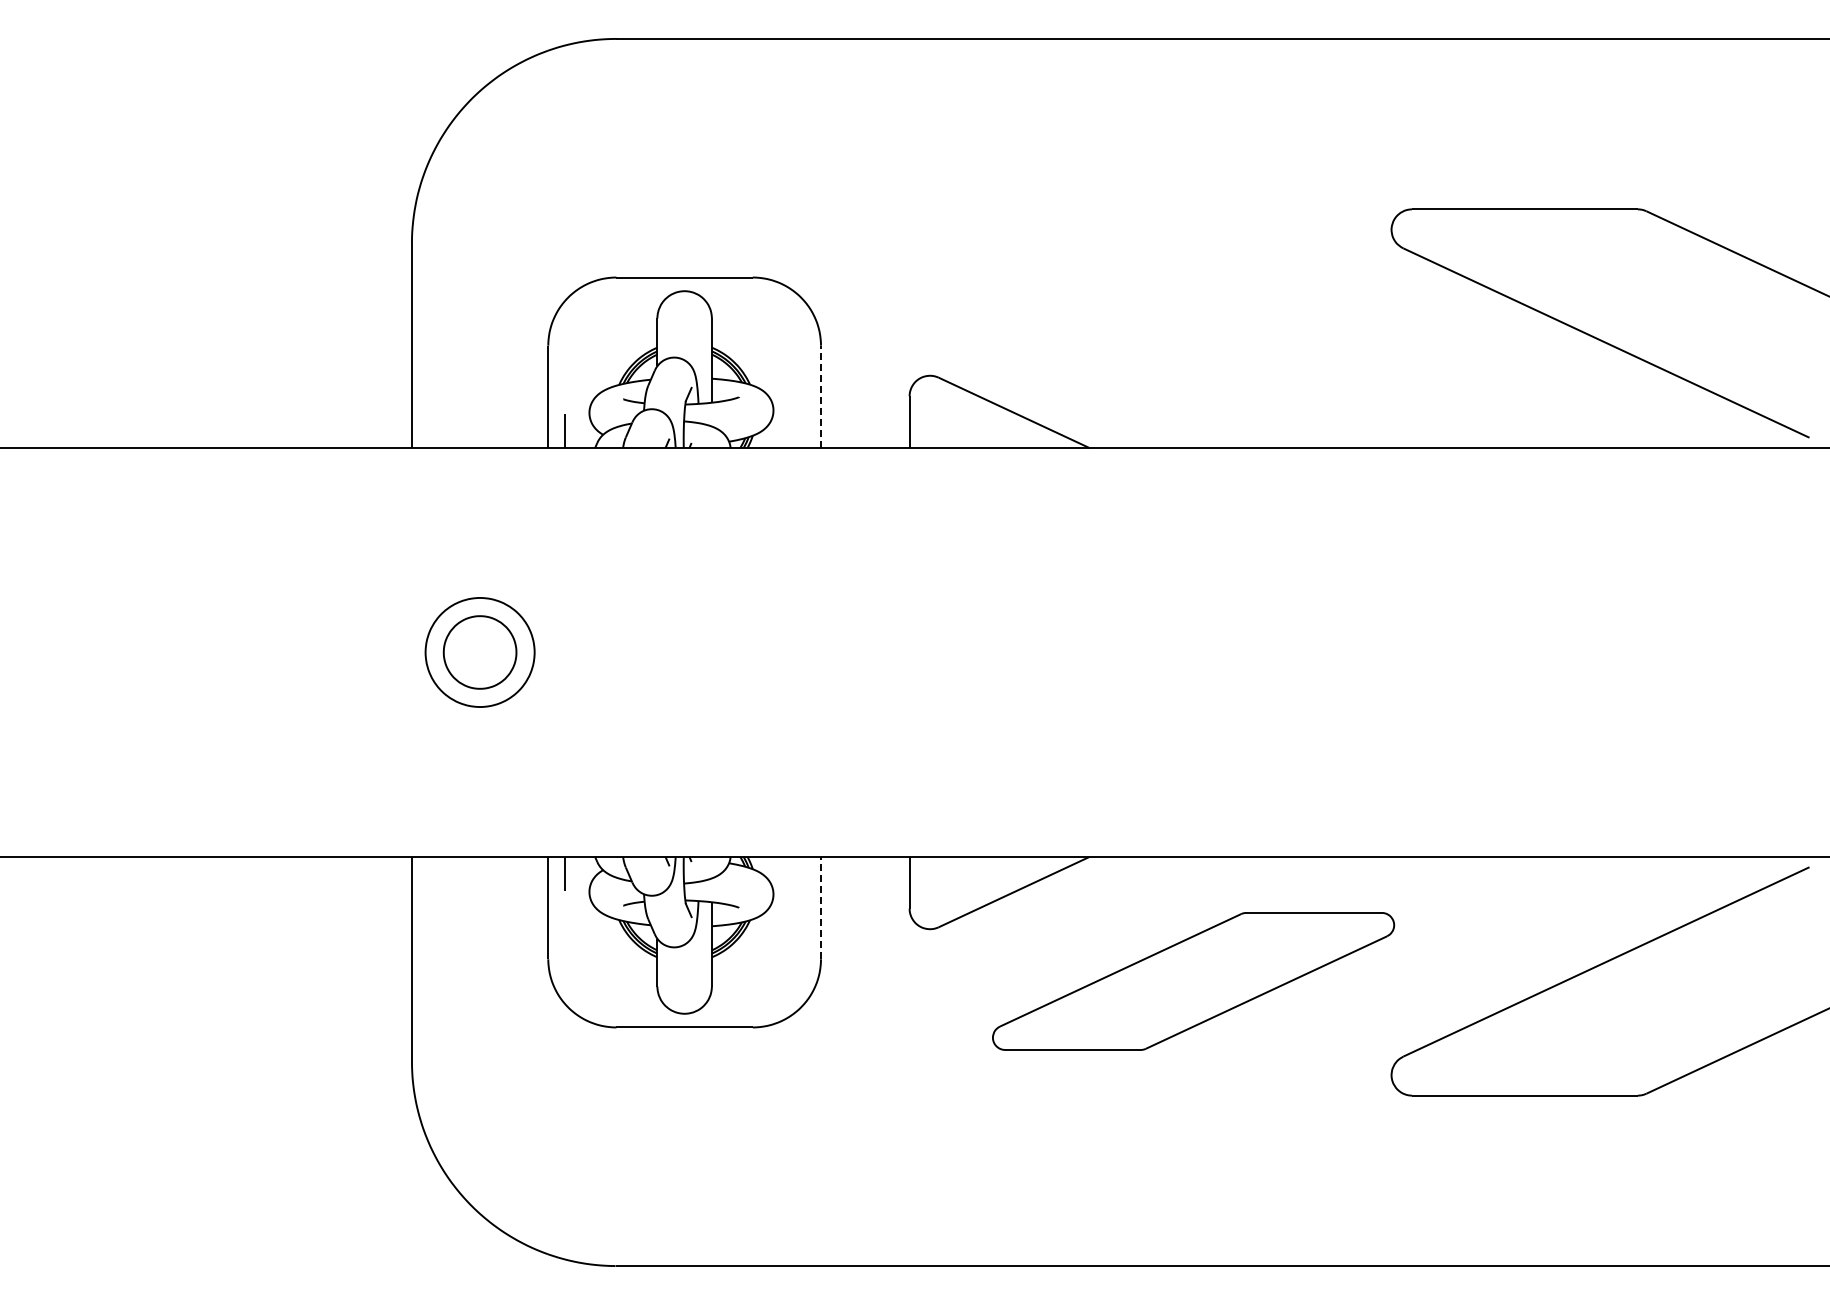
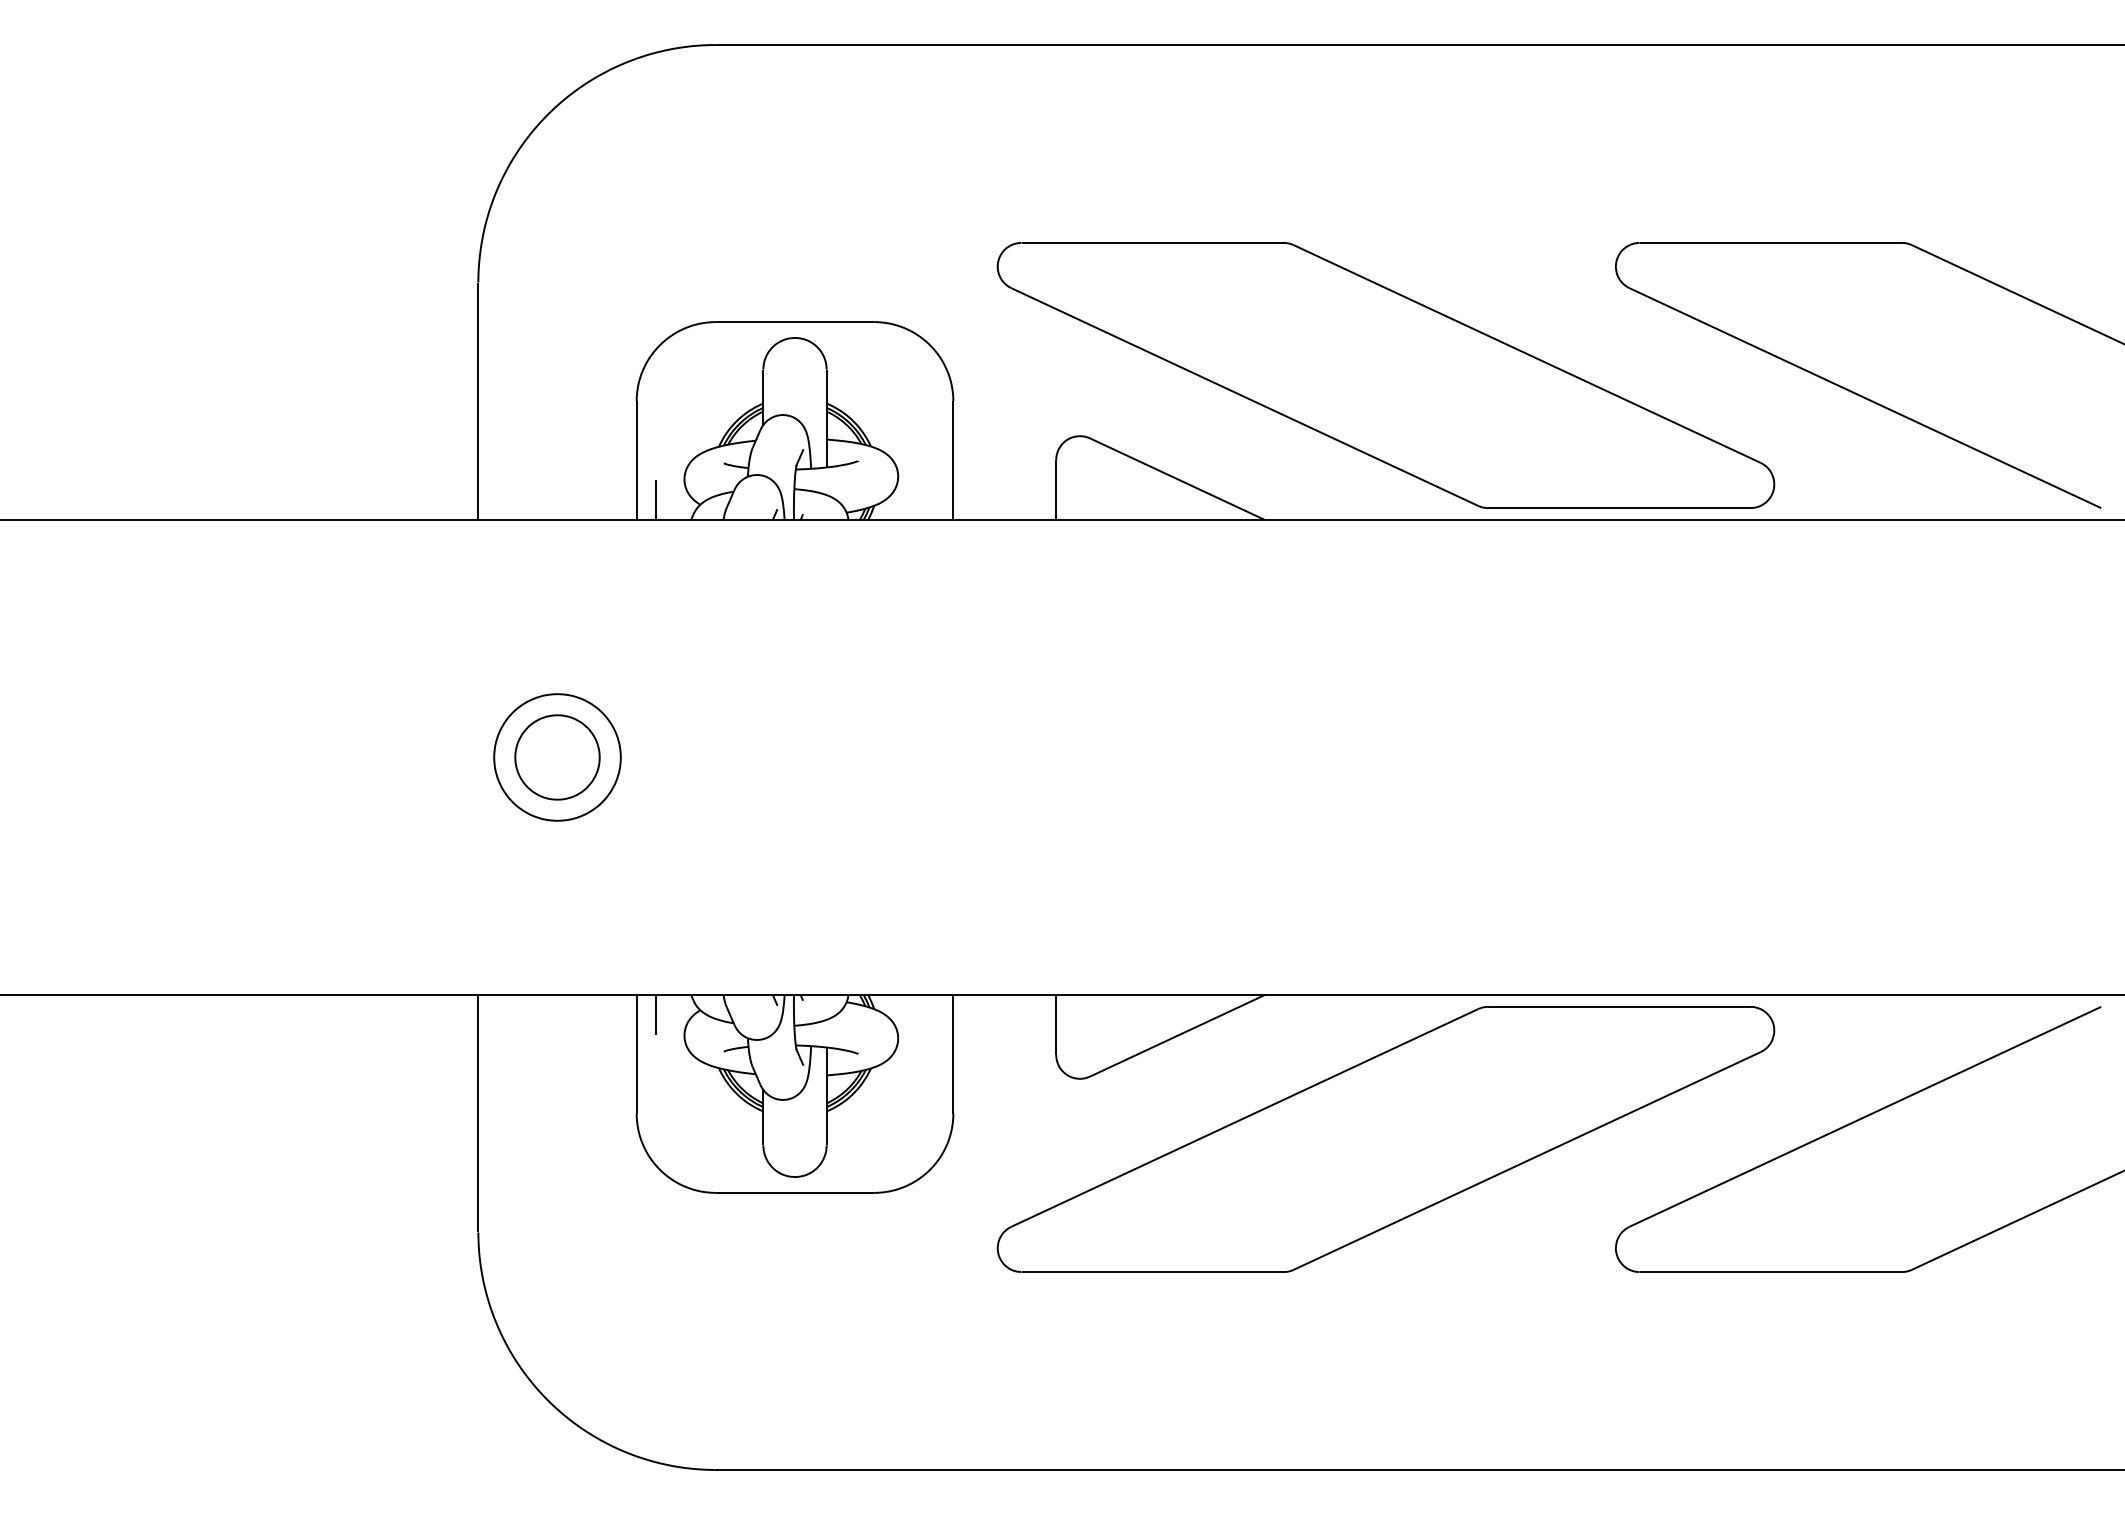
part: (1193, 323) -> (1385, 375), added
line: (820, 396) -> (952, 460), dashed -> solid
line: (820, 907) -> (952, 1053), dashed -> solid
part: (1193, 981) -> (1385, 1139), size x1.67

